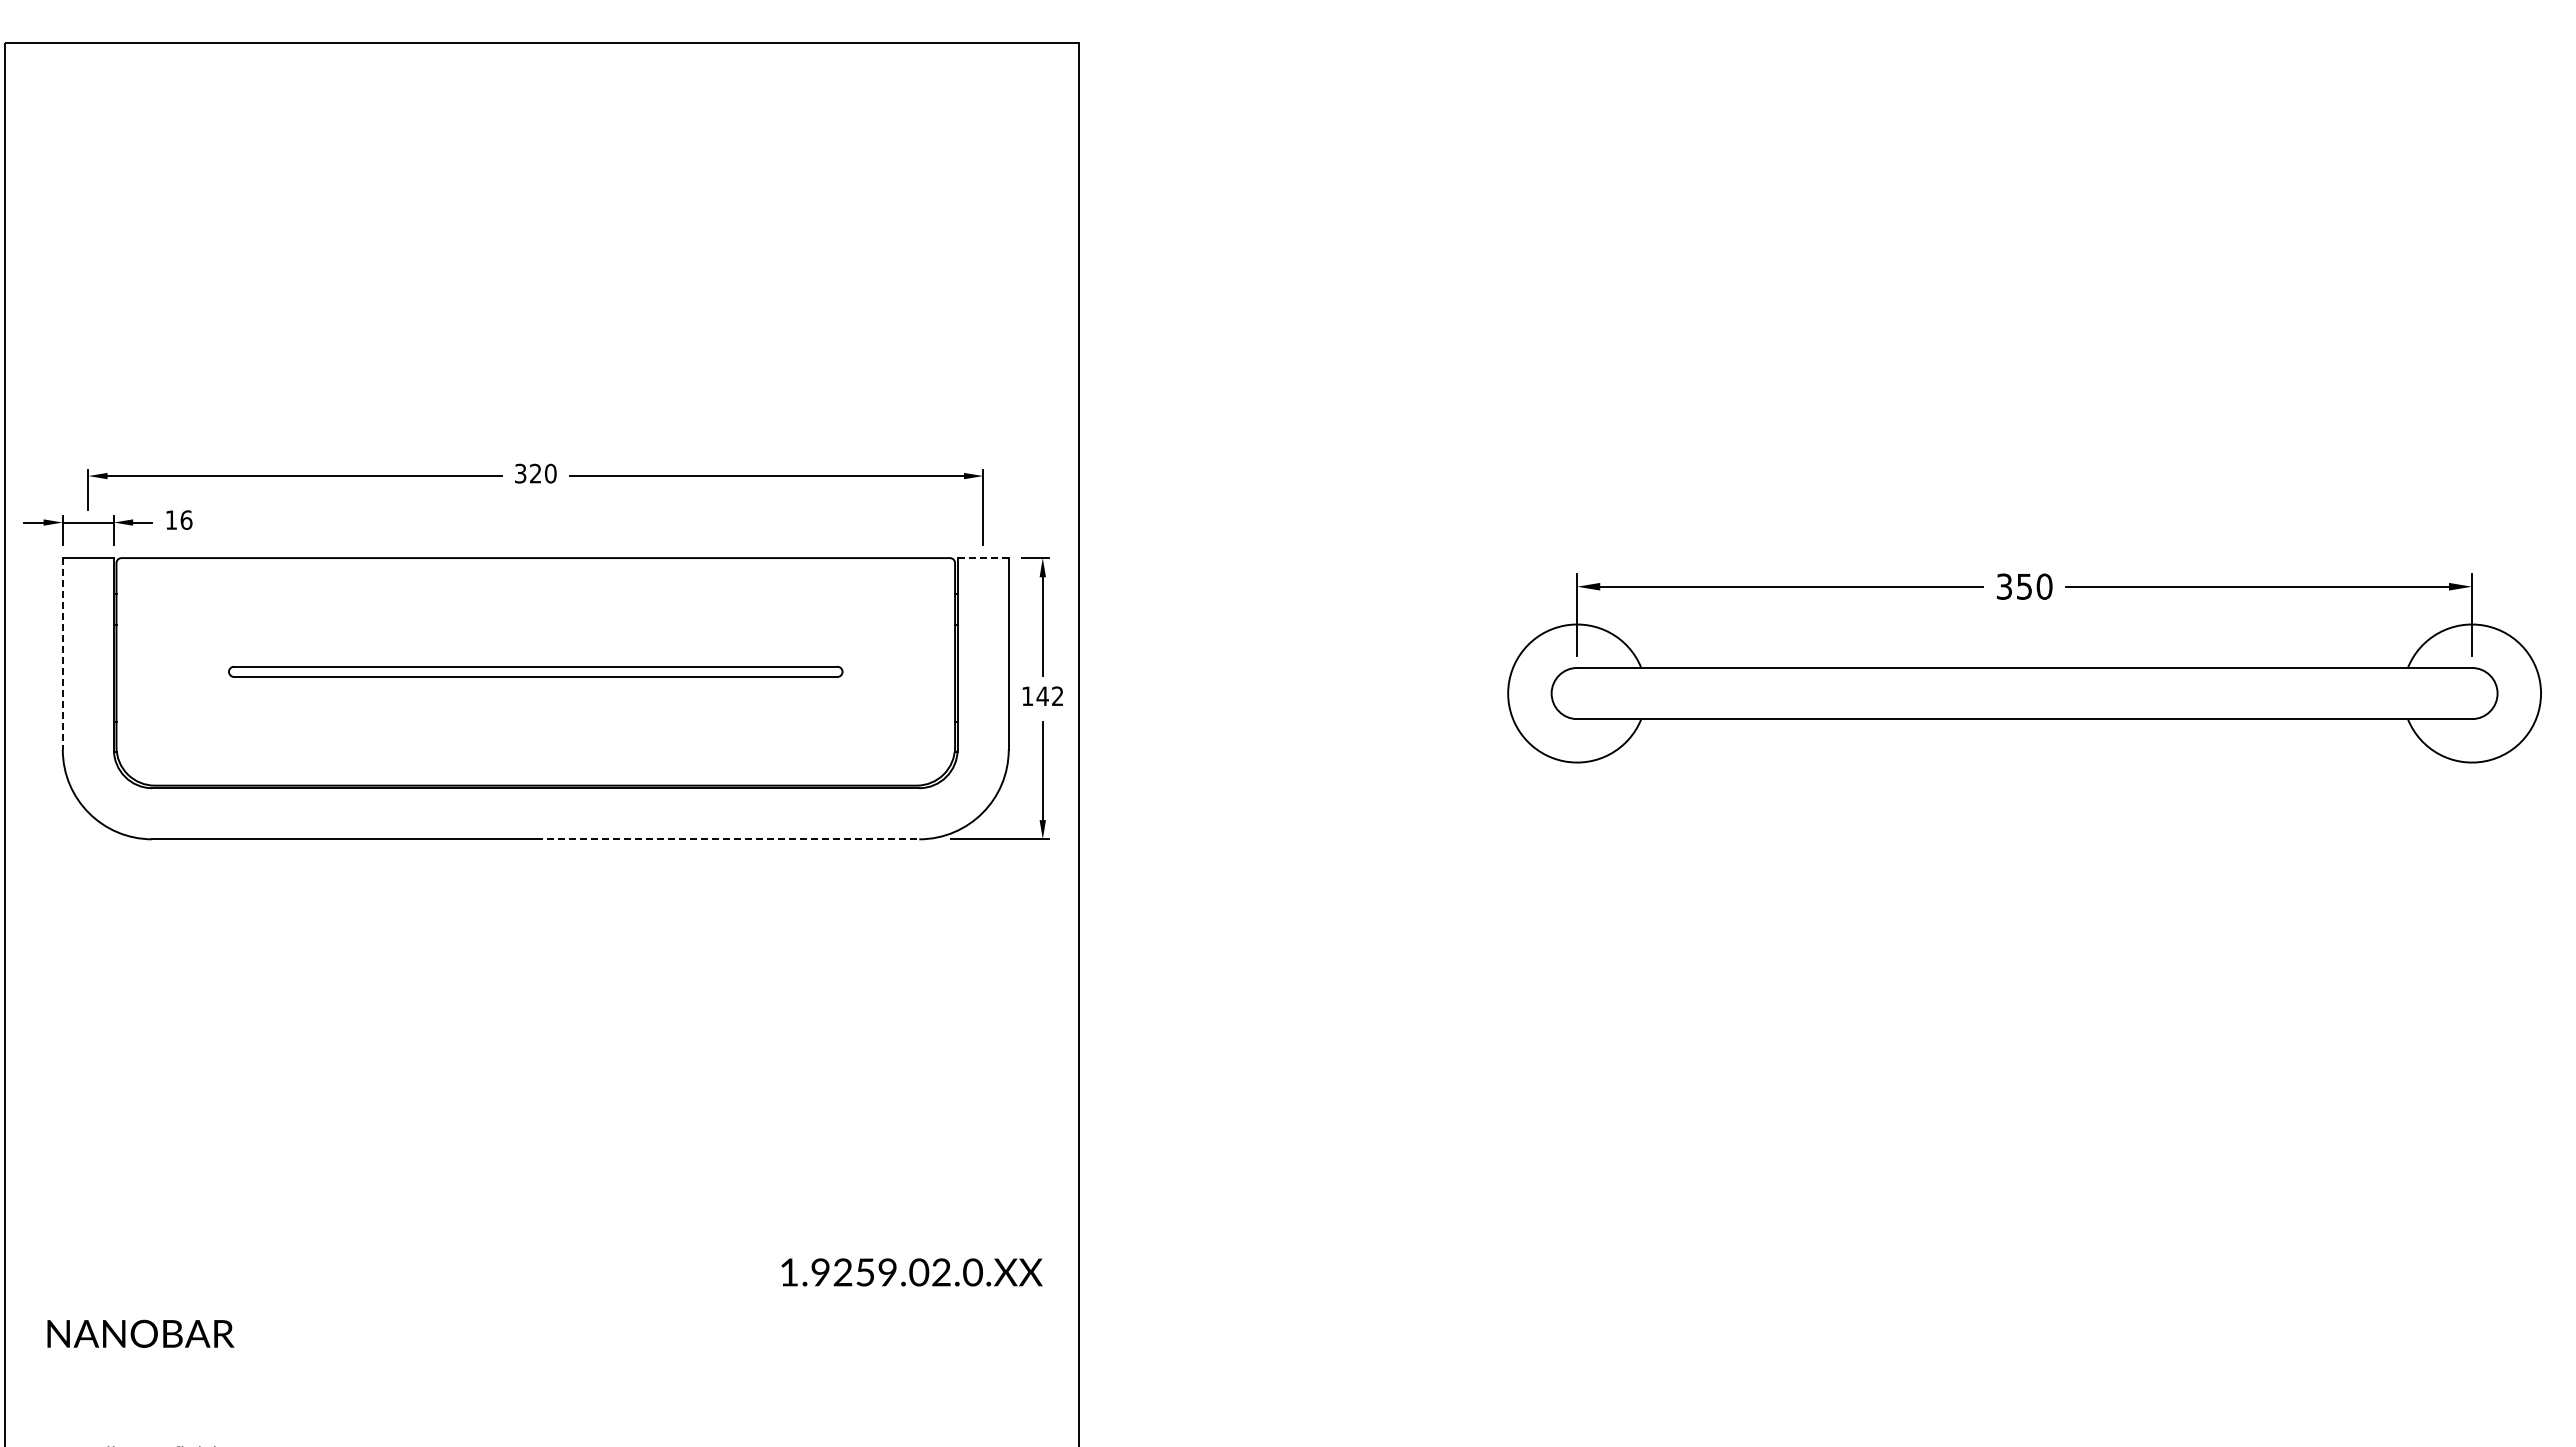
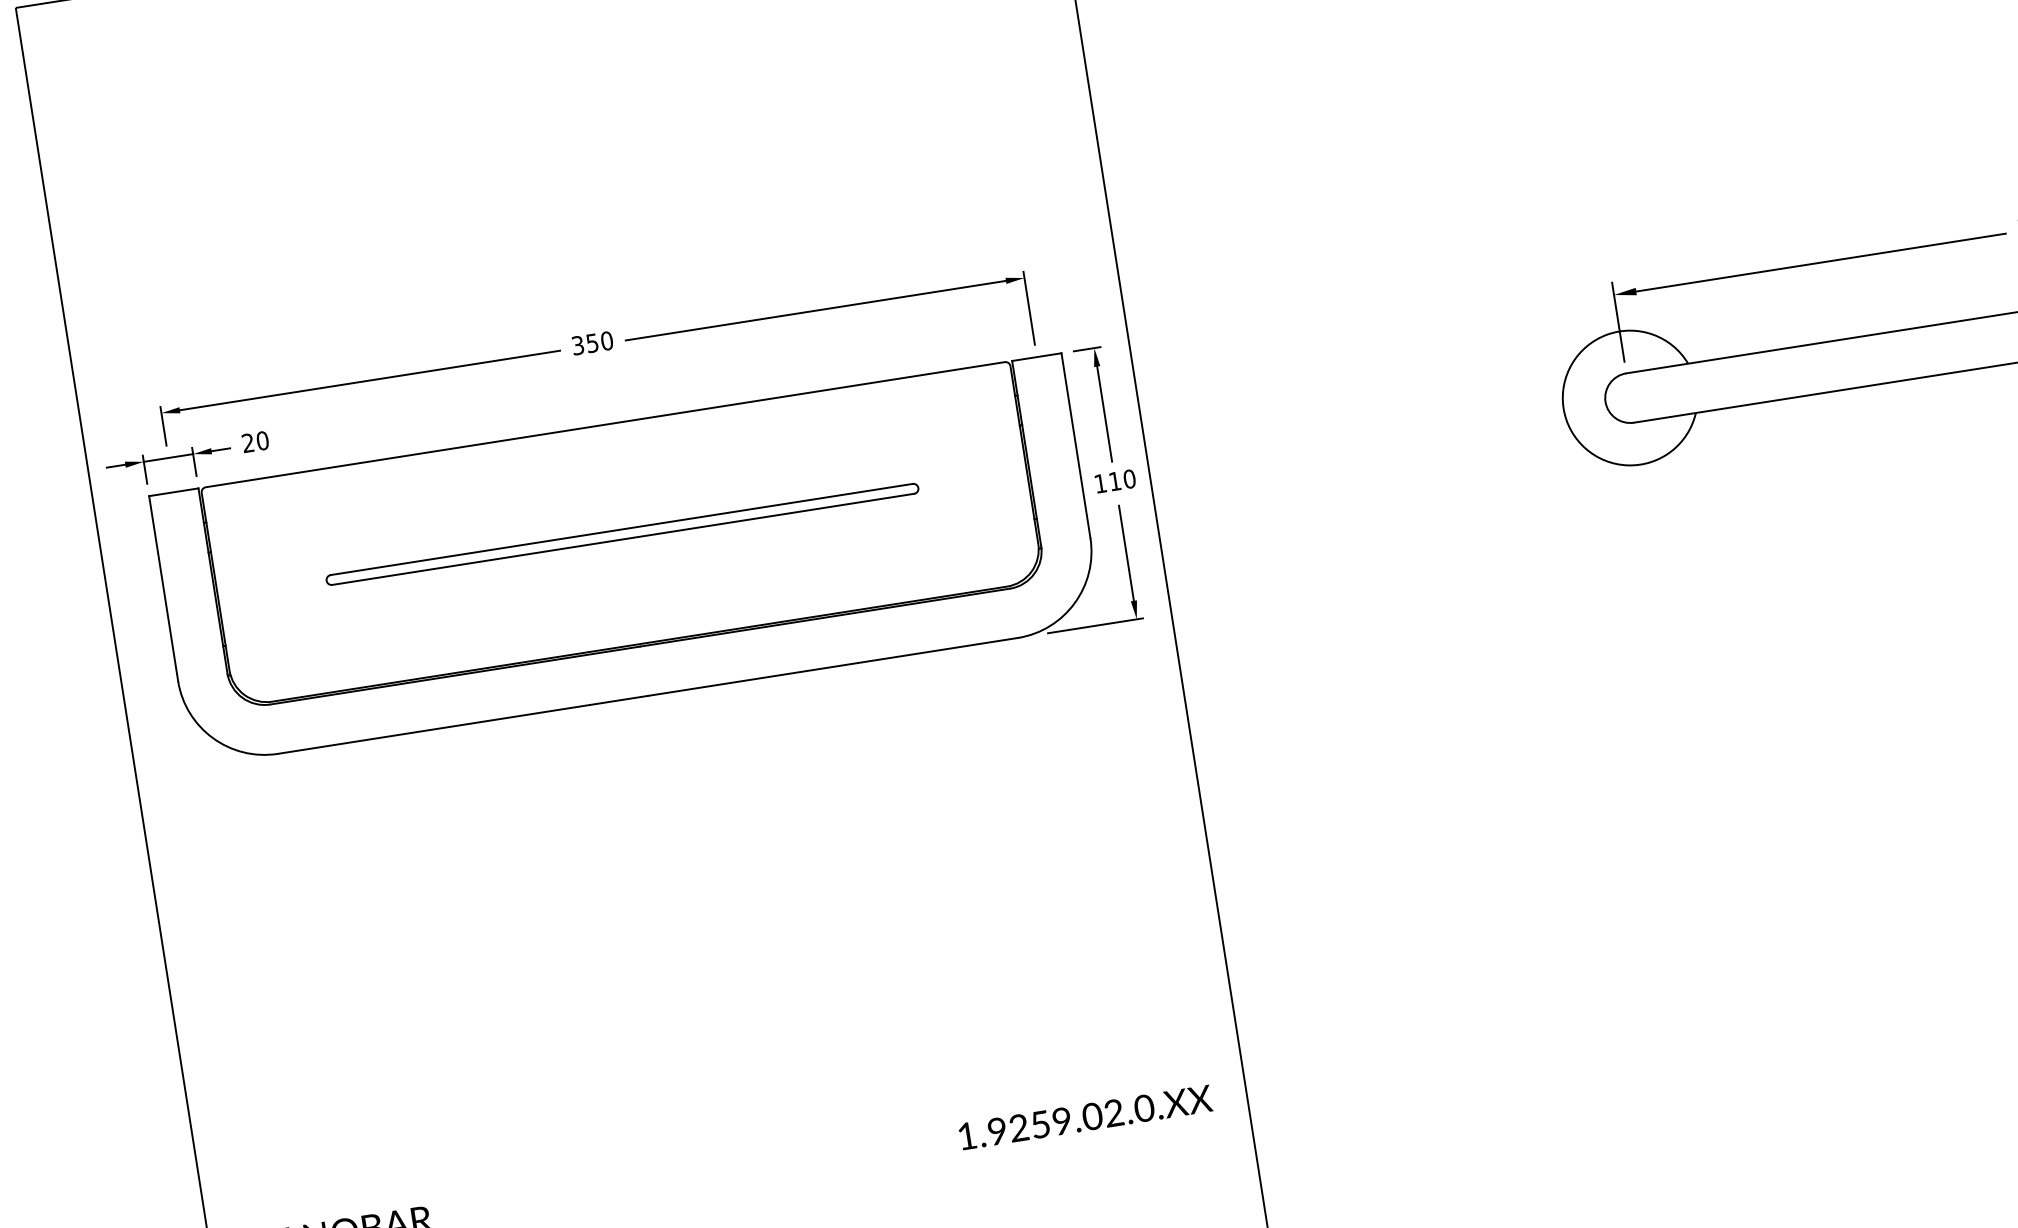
text: (535, 473) -> (592, 343), 320 -> 350
text: (178, 519) -> (254, 441), 16 -> 20
line: (983, 558) -> (1037, 357), dashed -> solid
line: (62, 653) -> (163, 588), dashed -> solid
text: (1049, 696) -> (1121, 480), 142 -> 110
line: (727, 839) -> (832, 667), dashed -> solid
text: (911, 1272) -> (1085, 1117), moved

